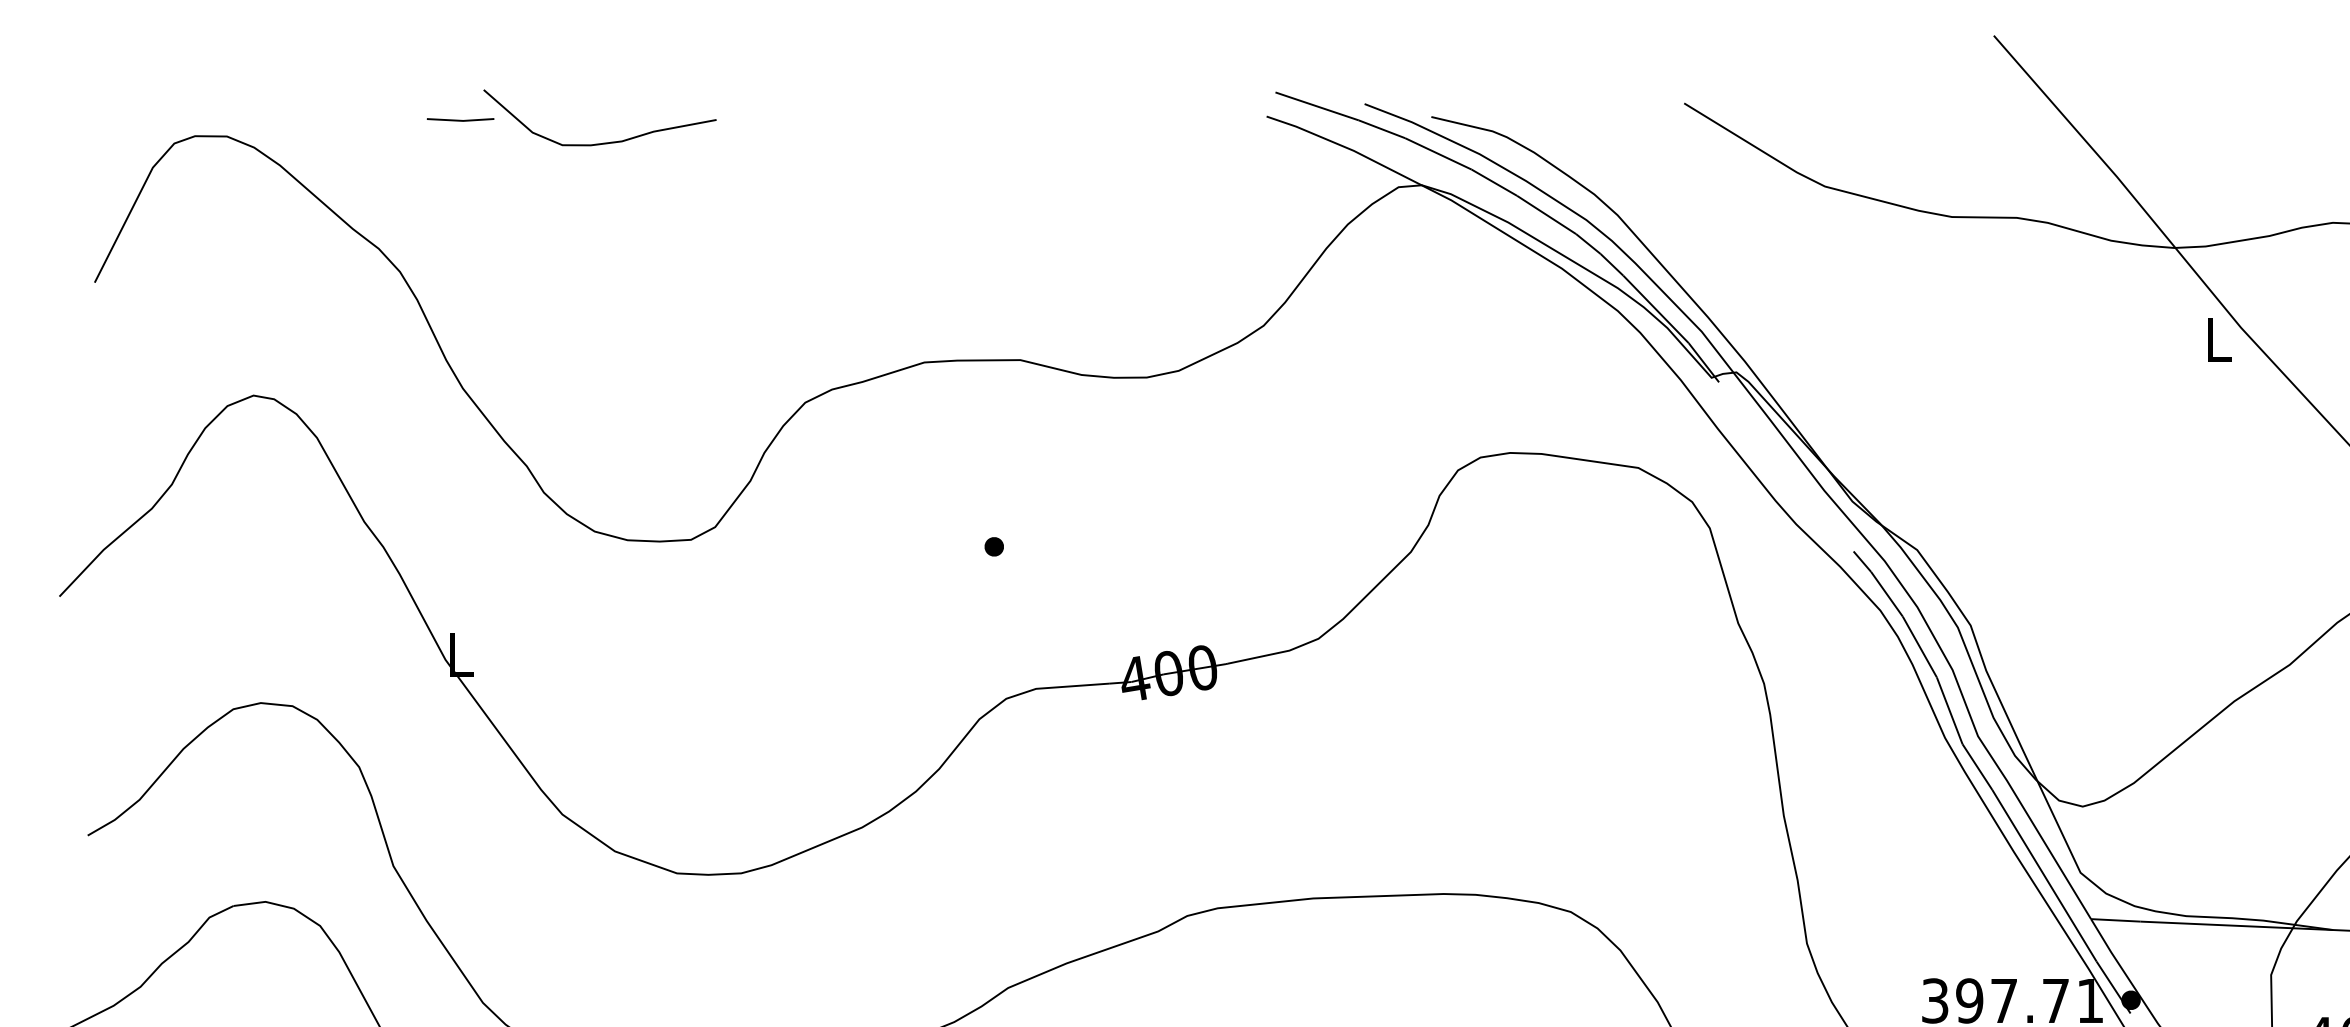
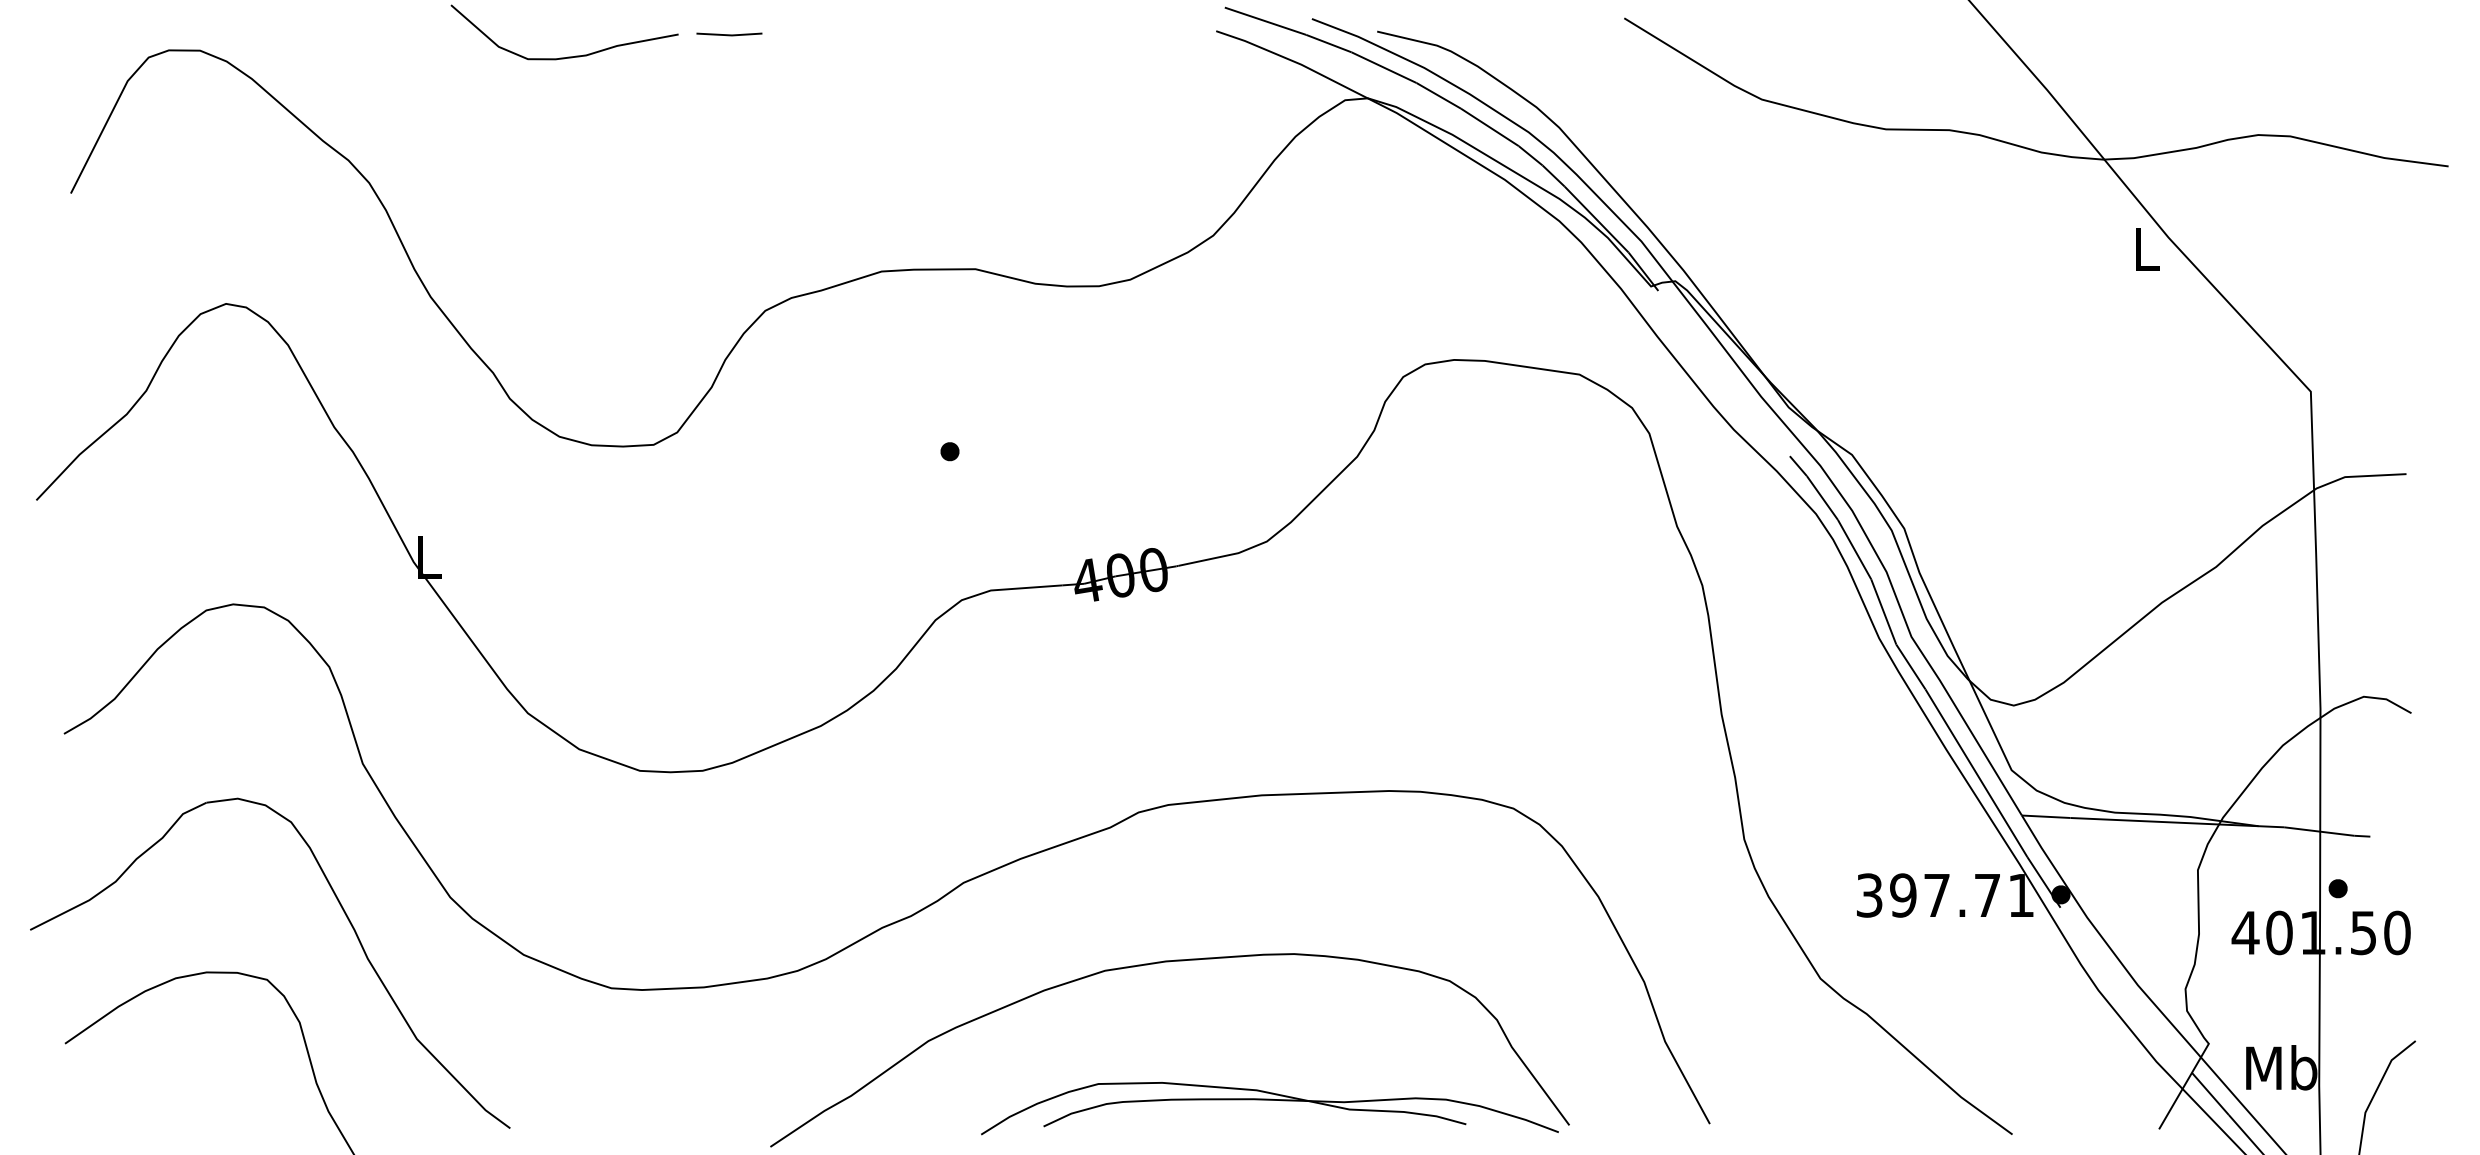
line: (460, 119) -> (729, 34), moved

